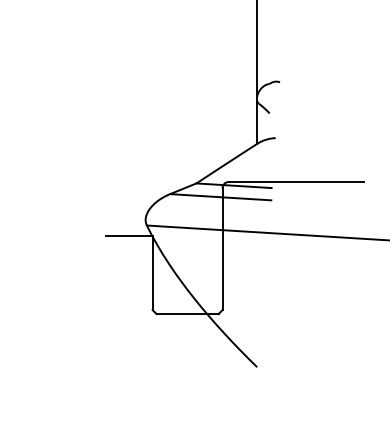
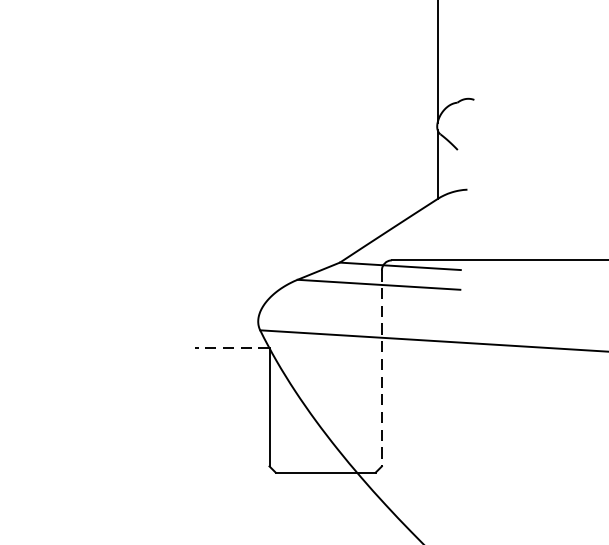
line: (128, 236) -> (230, 347), solid -> dashed
line: (222, 249) -> (381, 368), solid -> dashed

